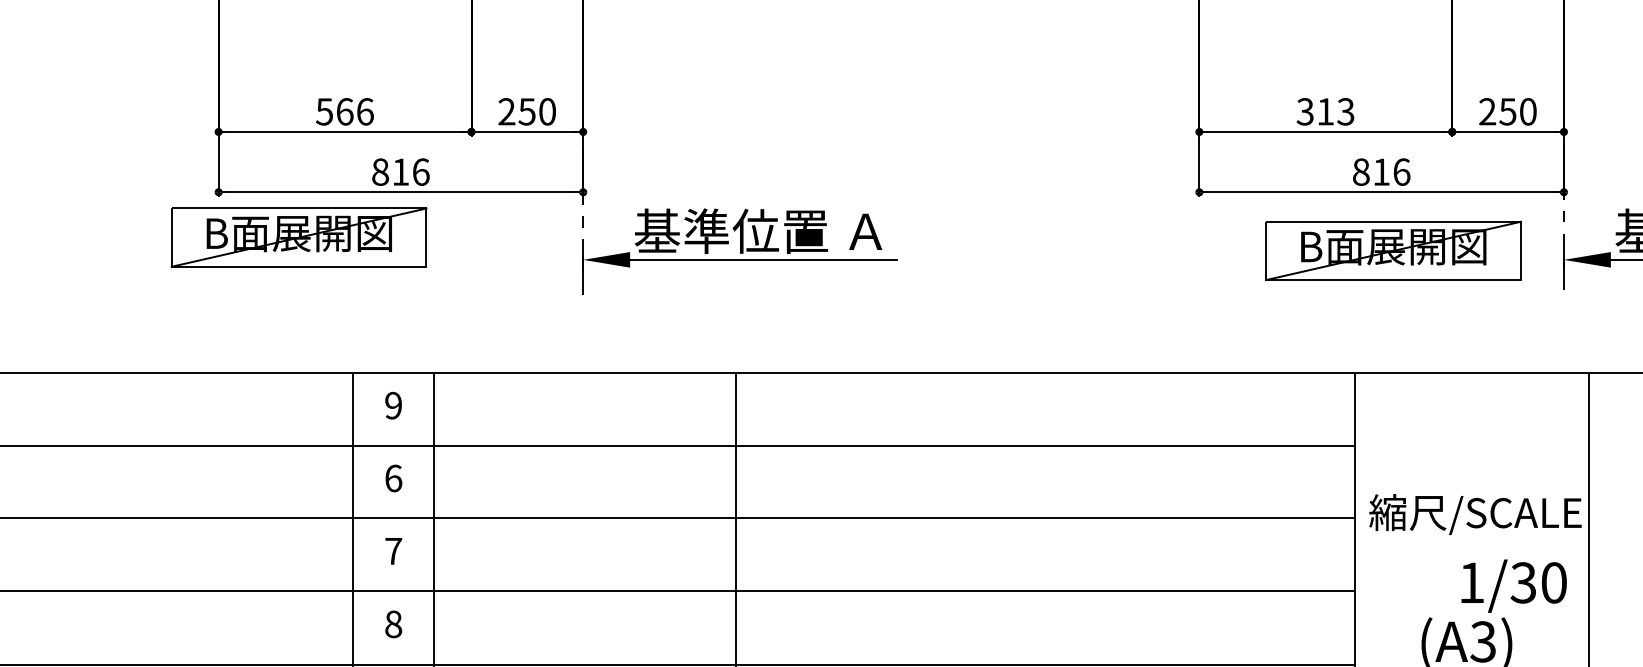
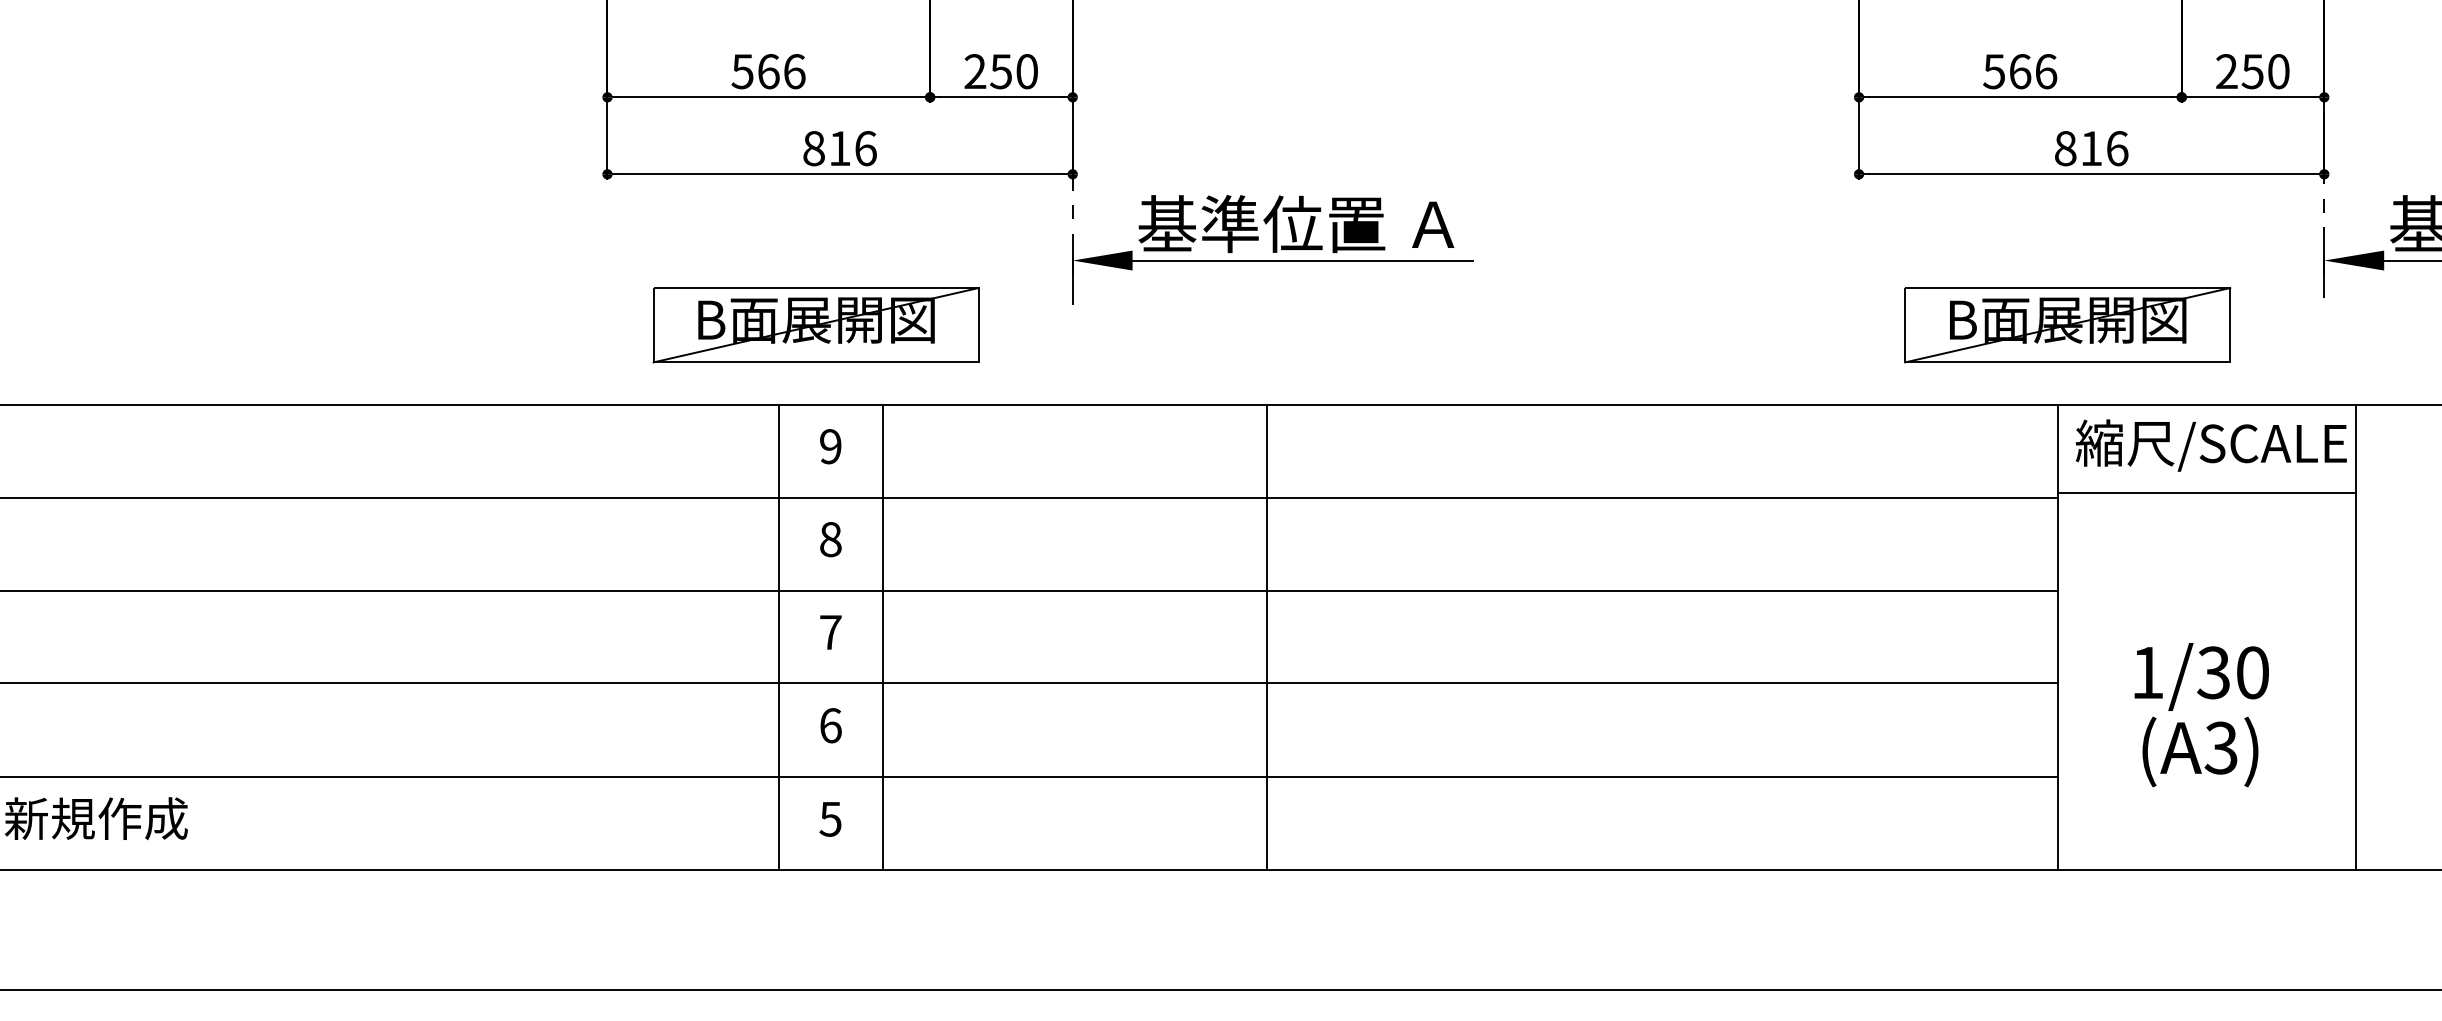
text: (1325, 111) -> (2020, 71), 313 -> 566
part: (298, 237) -> (815, 325), moved
part: (1393, 251) -> (2067, 325), moved
line: (1471, 441) -> (2206, 492), added
text: (393, 478) -> (830, 539), 6 -> 8
text: (1474, 514) -> (2210, 445), moved
text: (1513, 585) -> (2201, 676), moved
text: (393, 624) -> (830, 725), 8 -> 6

